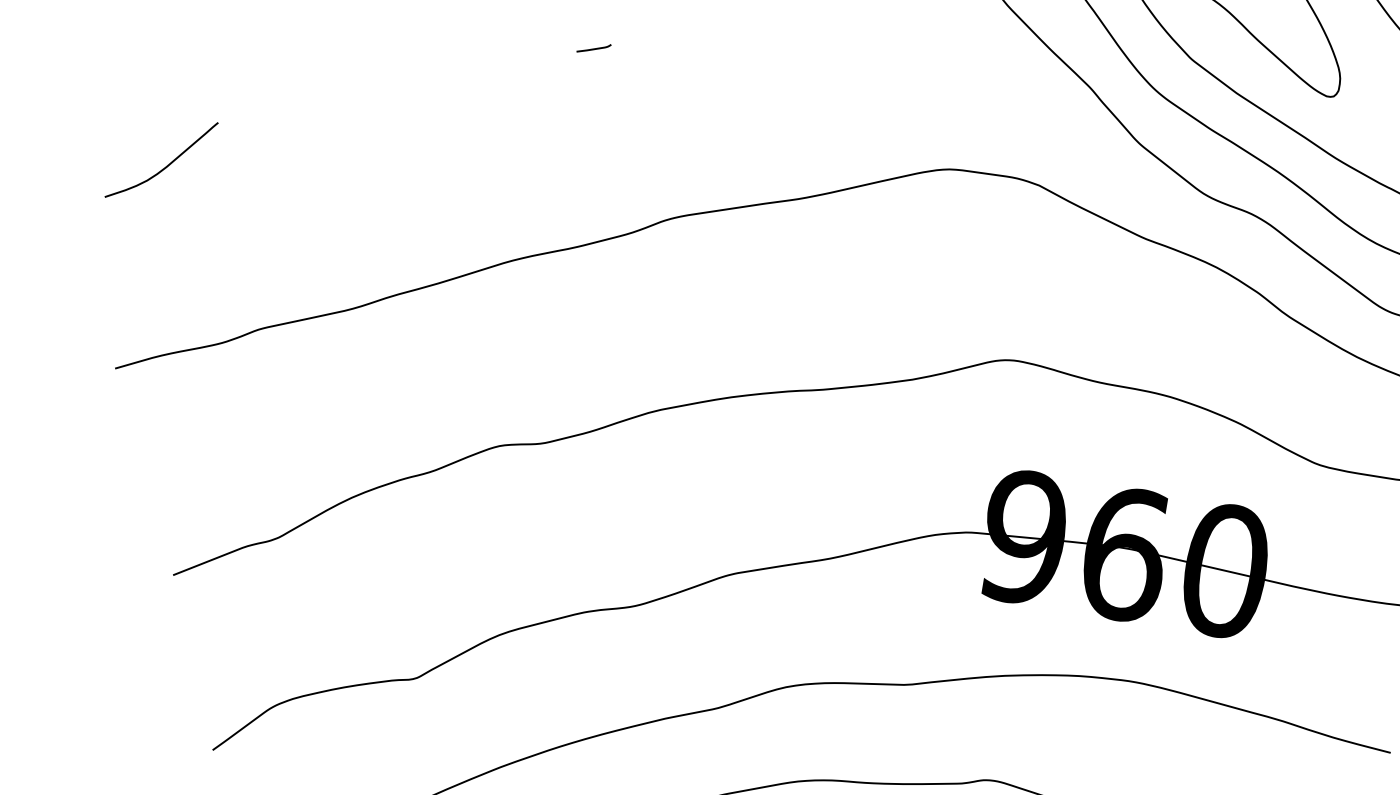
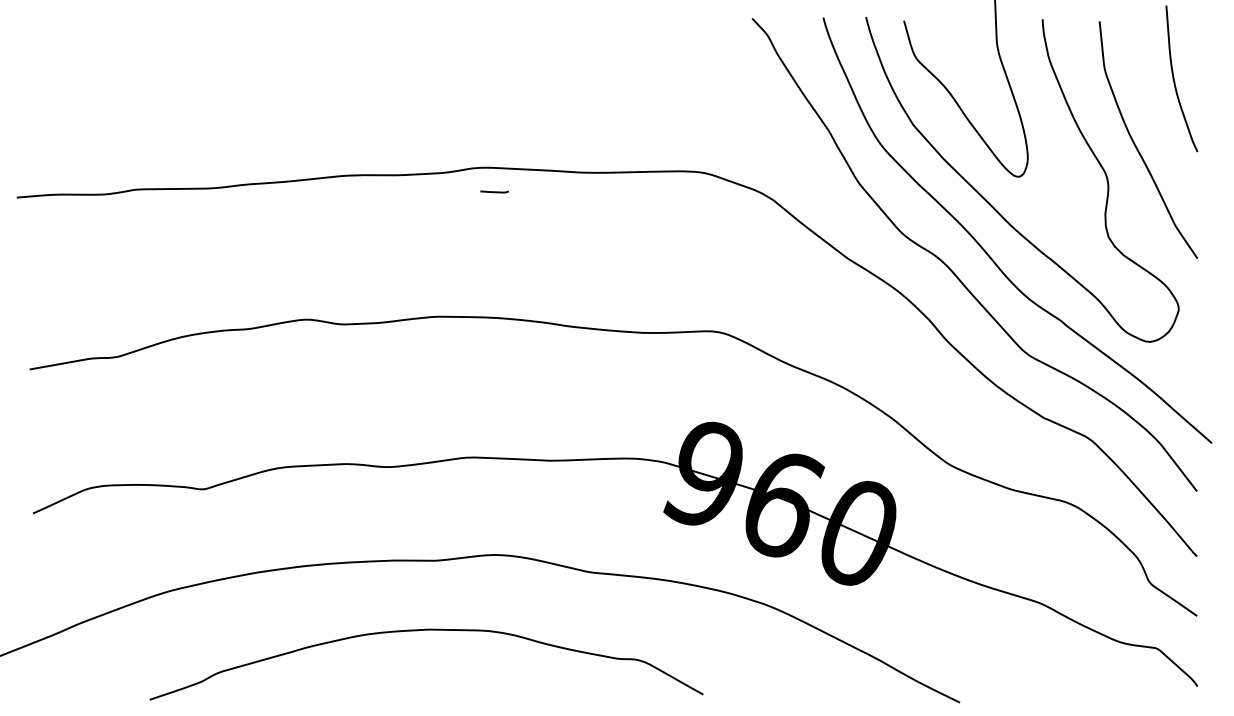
line: (593, 48) -> (494, 191), moved
curve: (166, 165) -> (89, 45), removed

